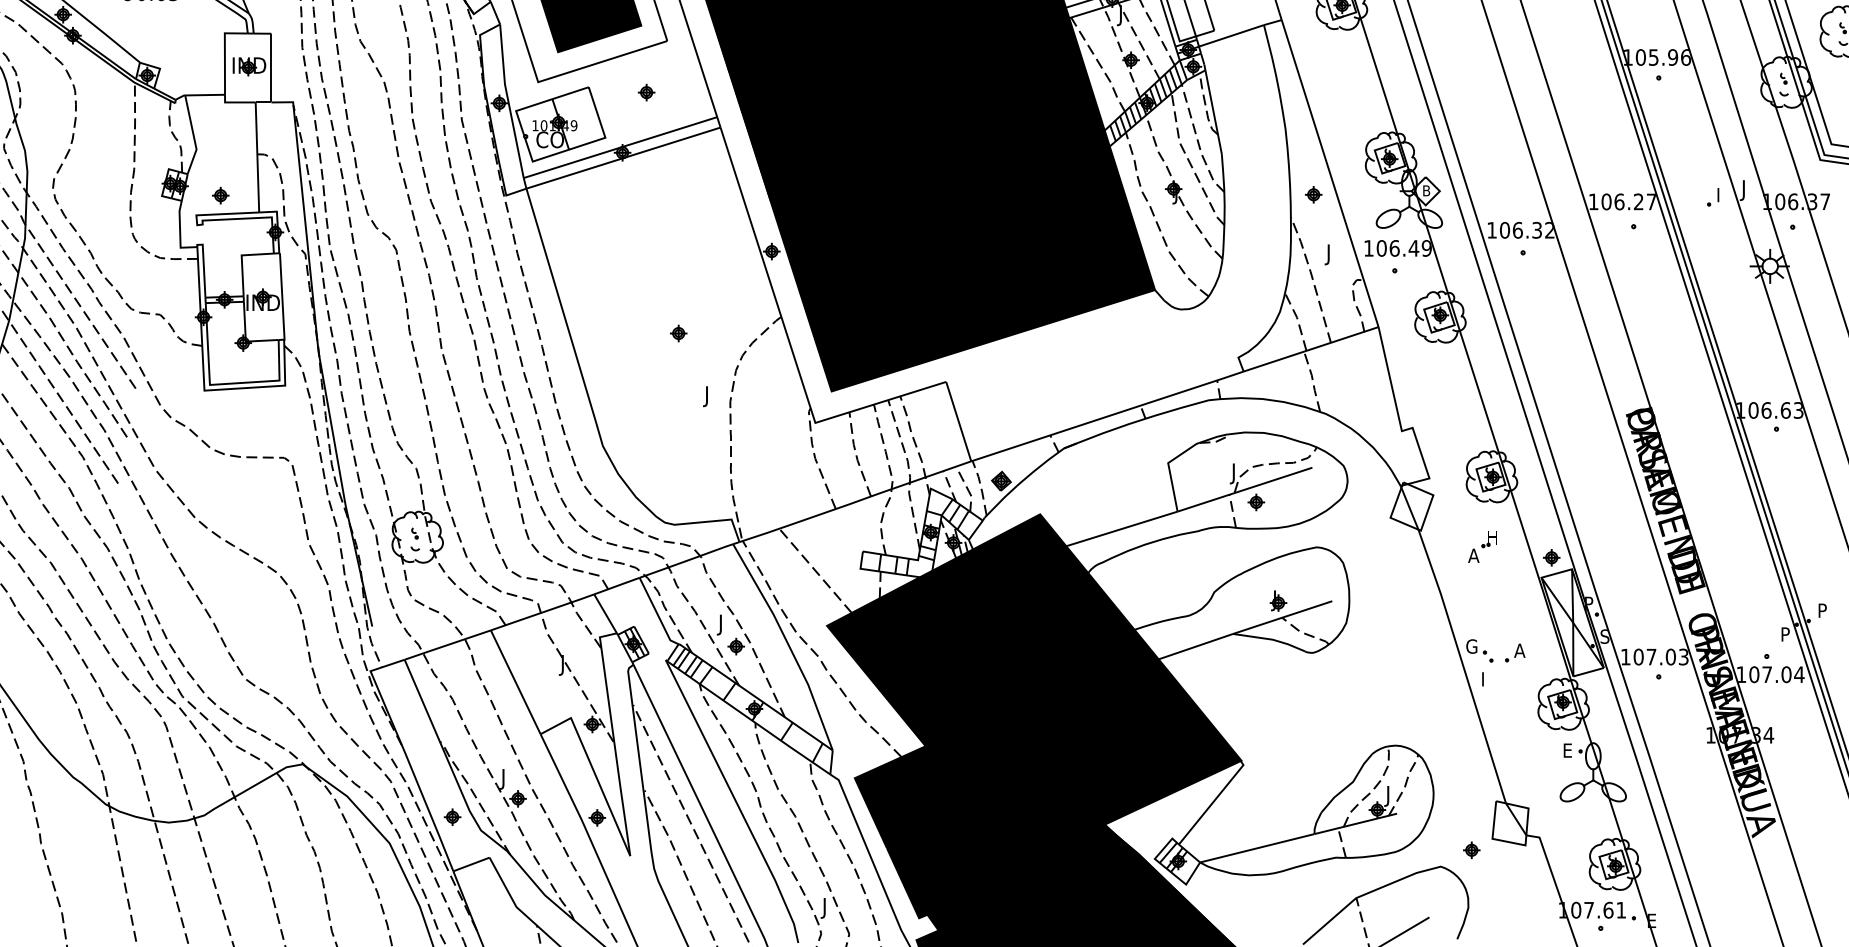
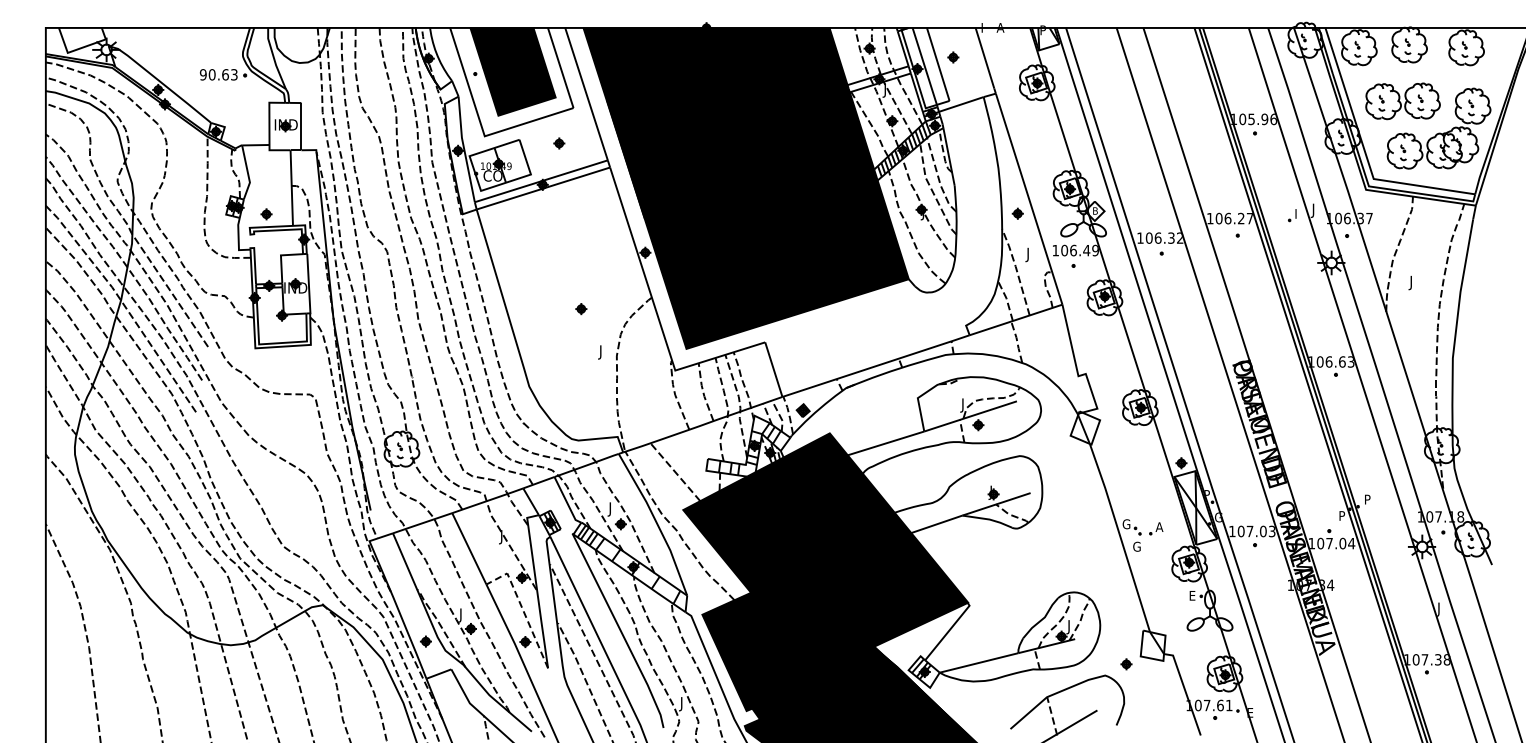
part: (1481, 546) -> (1133, 455), removed
text: (1605, 636) -> (1218, 517), S -> G
text: (1486, 678) -> (1136, 546), I -> G
line: (593, 769) -> (522, 608), solid -> dashed

